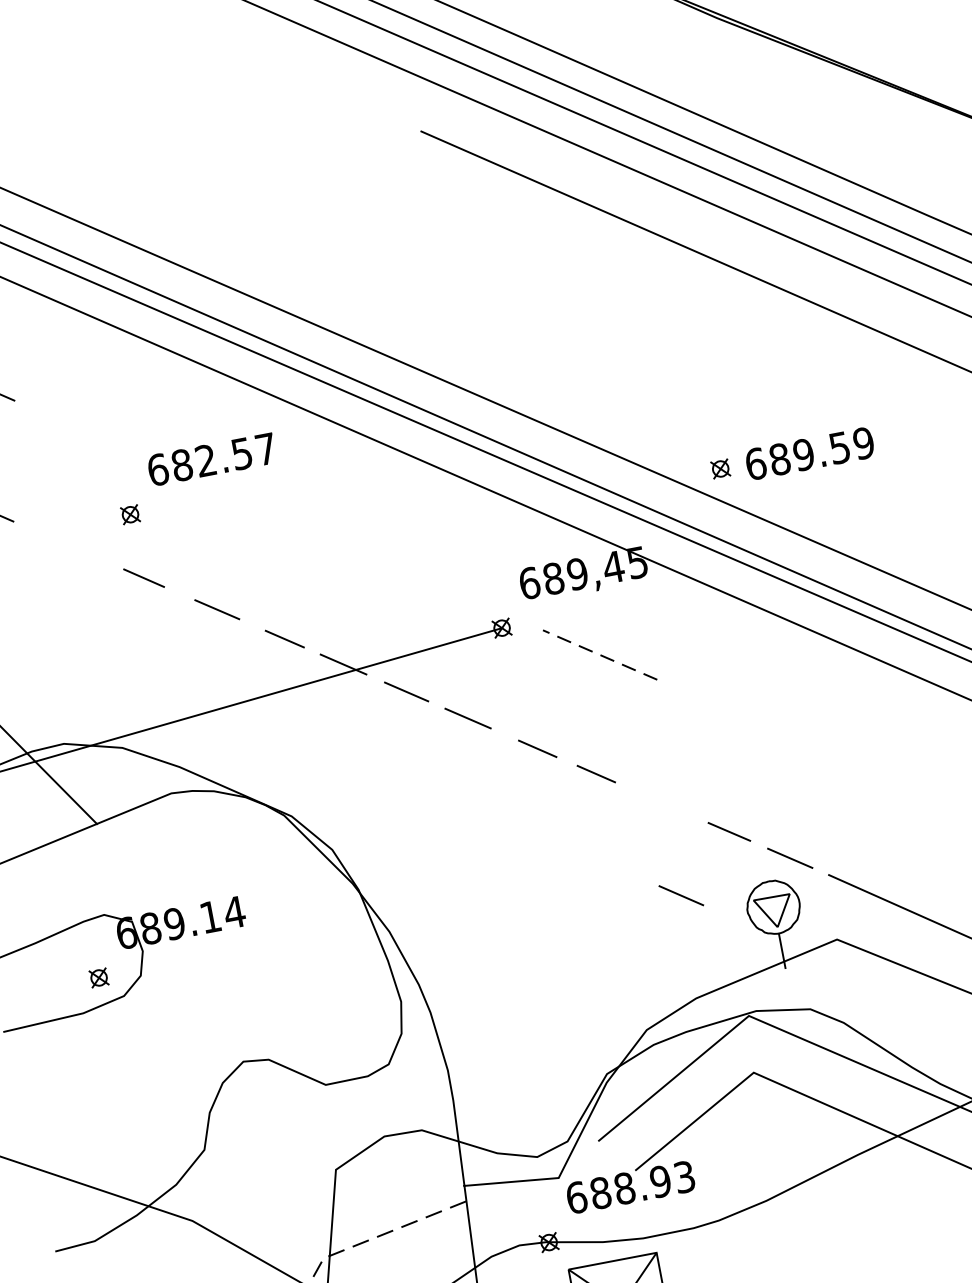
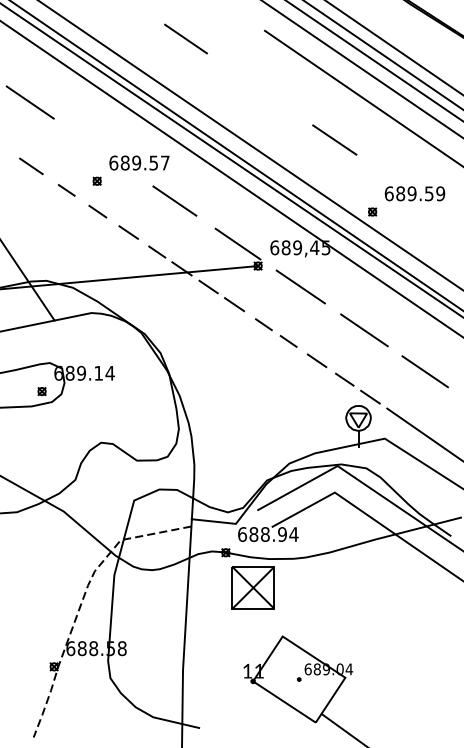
line: (258, 179) -> (185, 38), added
line: (611, 332) -> (334, 139), added
text: (808, 453) -> (414, 193), moved
text: (205, 459) -> (136, 162), 682.57 -> 689.57
line: (300, 524) -> (174, 200), added
line: (69, 546) -> (66, 190), added
line: (449, 589) -> (237, 243), added
line: (599, 654) -> (300, 286), dashed -> solid
line: (751, 720) -> (364, 330), added
line: (893, 782) -> (424, 371), added
line: (679, 895) -> (316, 360), moved
text: (683, 1177) -> (293, 534), 688.93 -> 688.94

